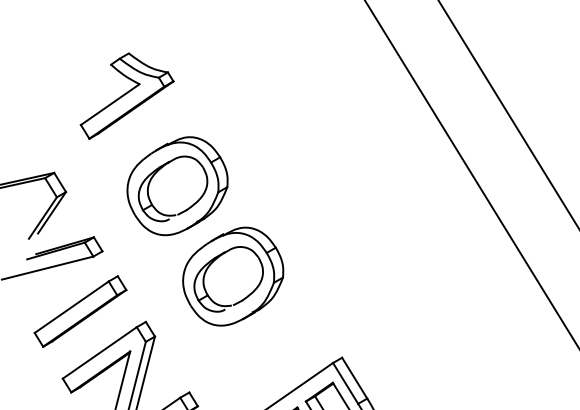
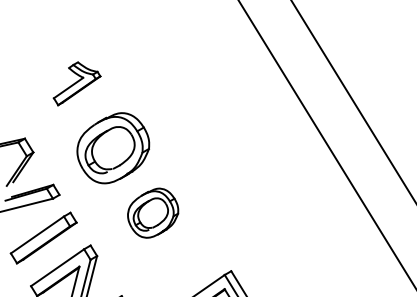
part: (126, 95) -> (76, 83), size x0.7
part: (232, 277) -> (152, 213), size x0.7

